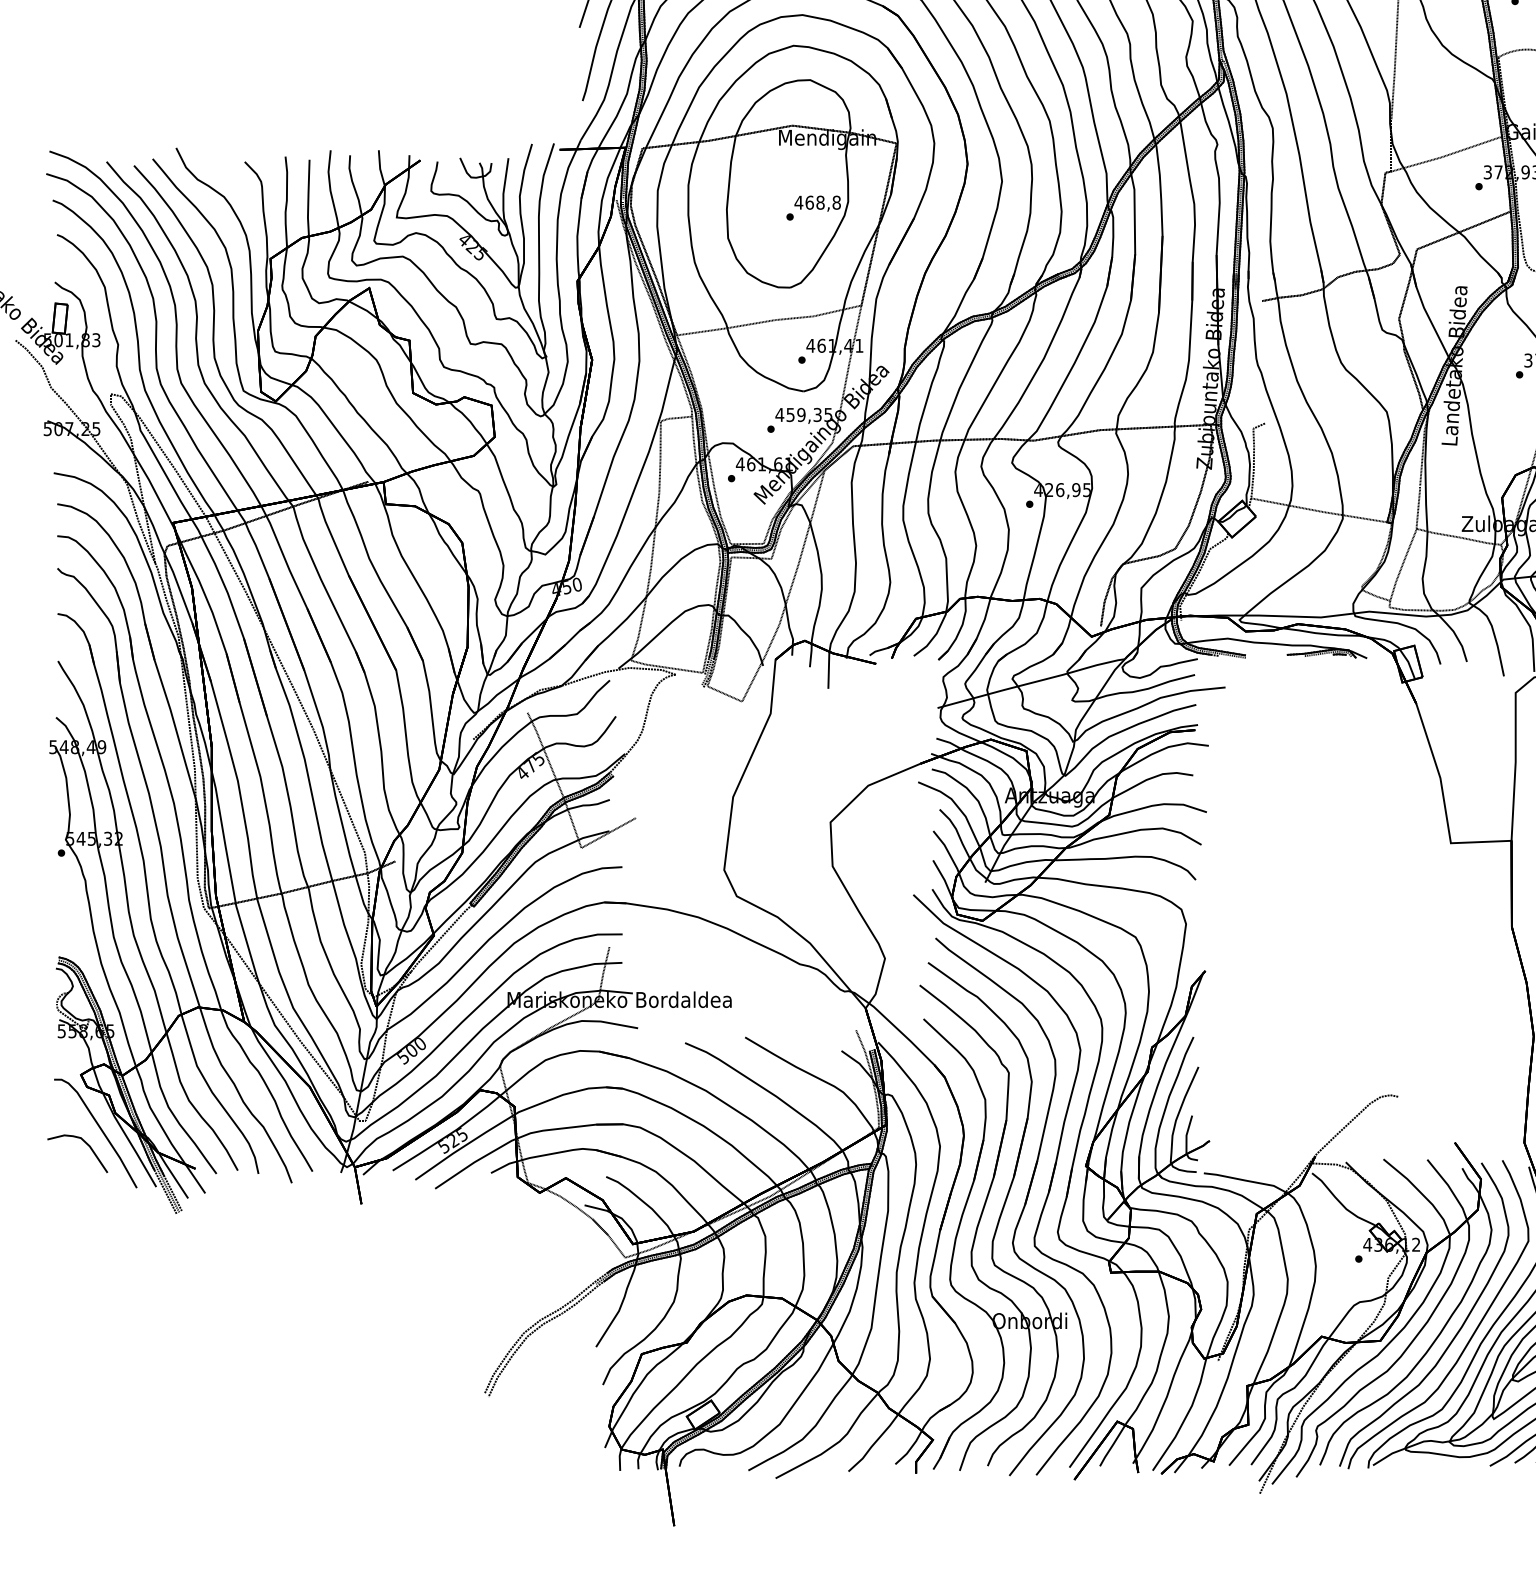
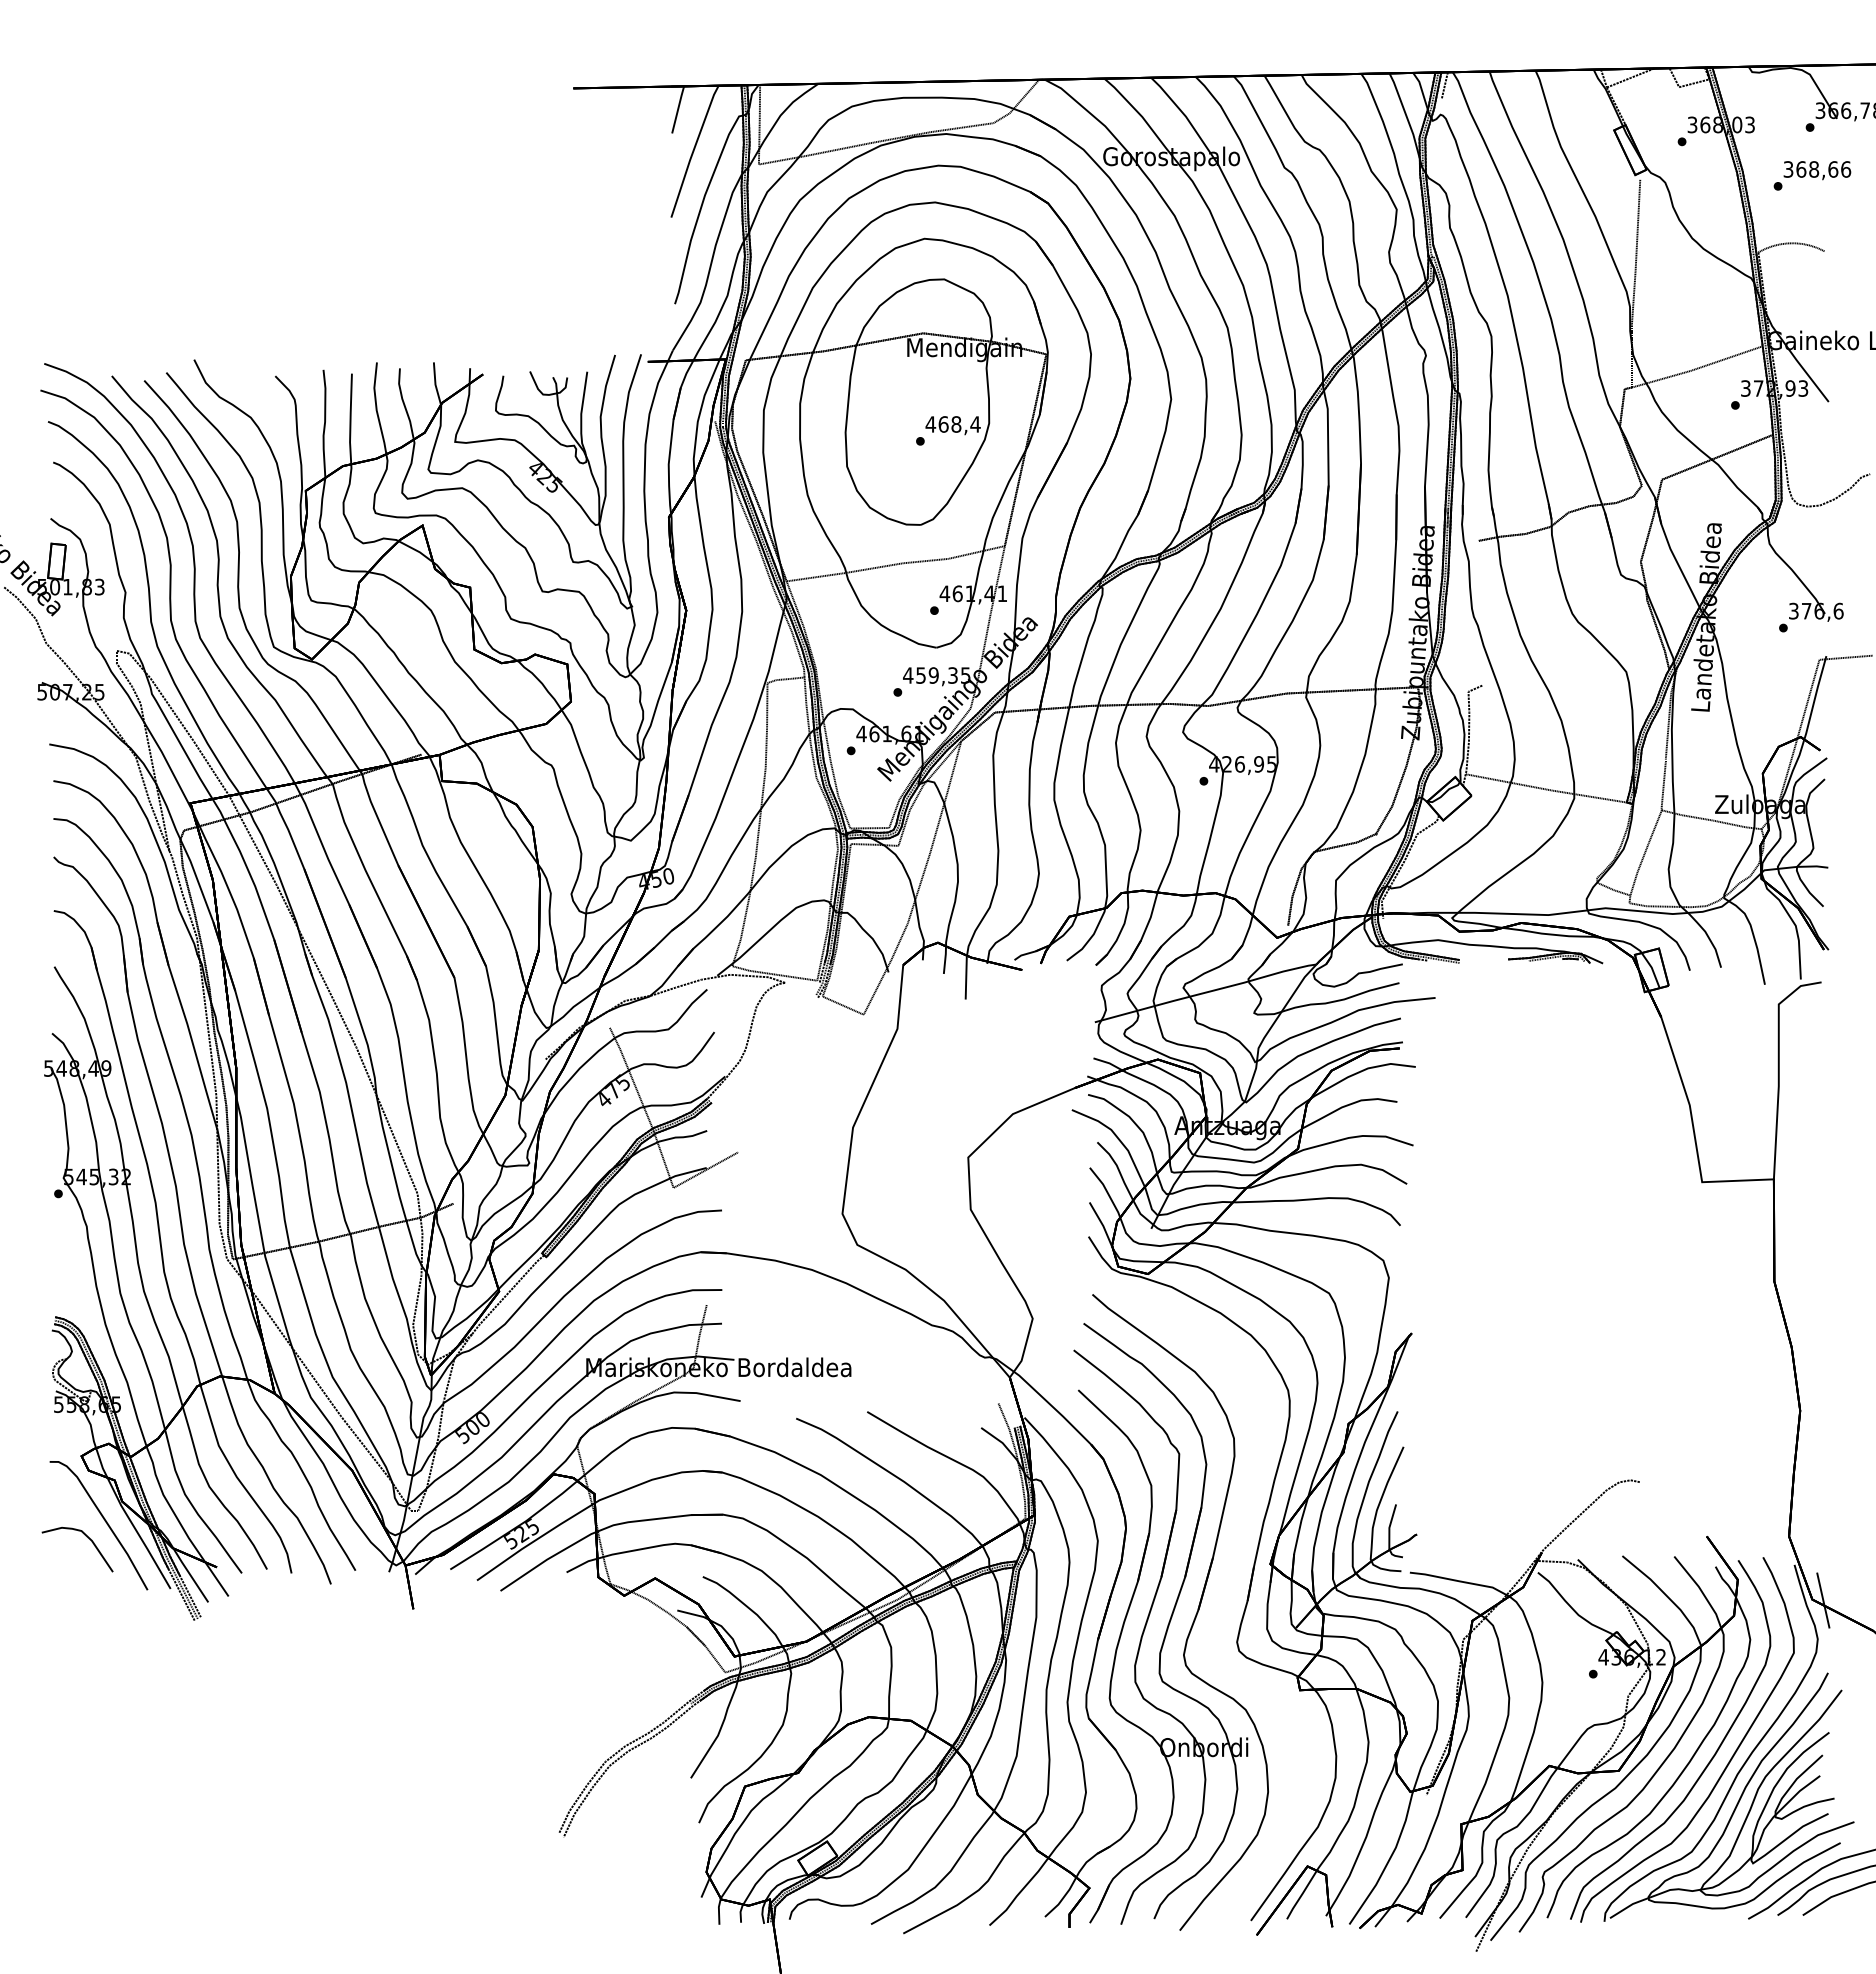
text: (836, 202) -> (975, 424), 468,8 -> 468,4
part: (1046, 1196) -> (1223, 1600), removed

